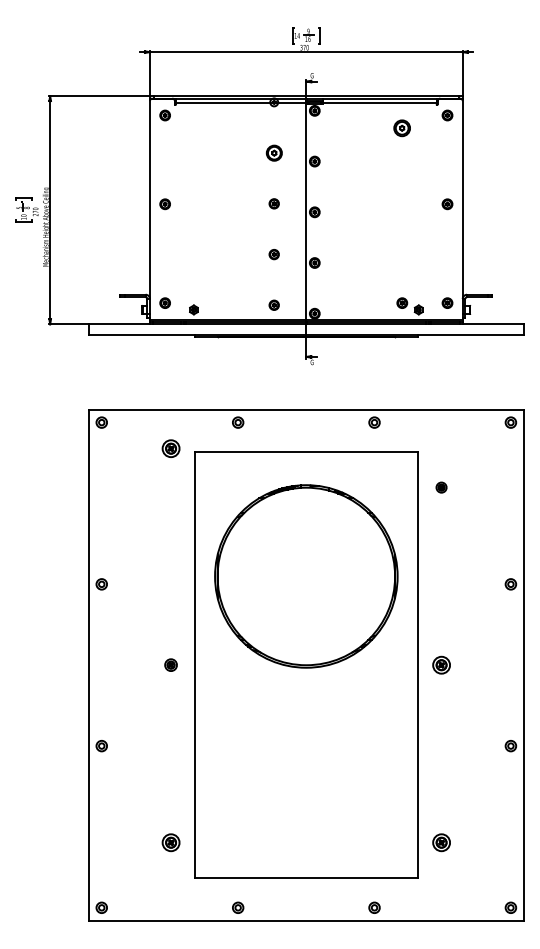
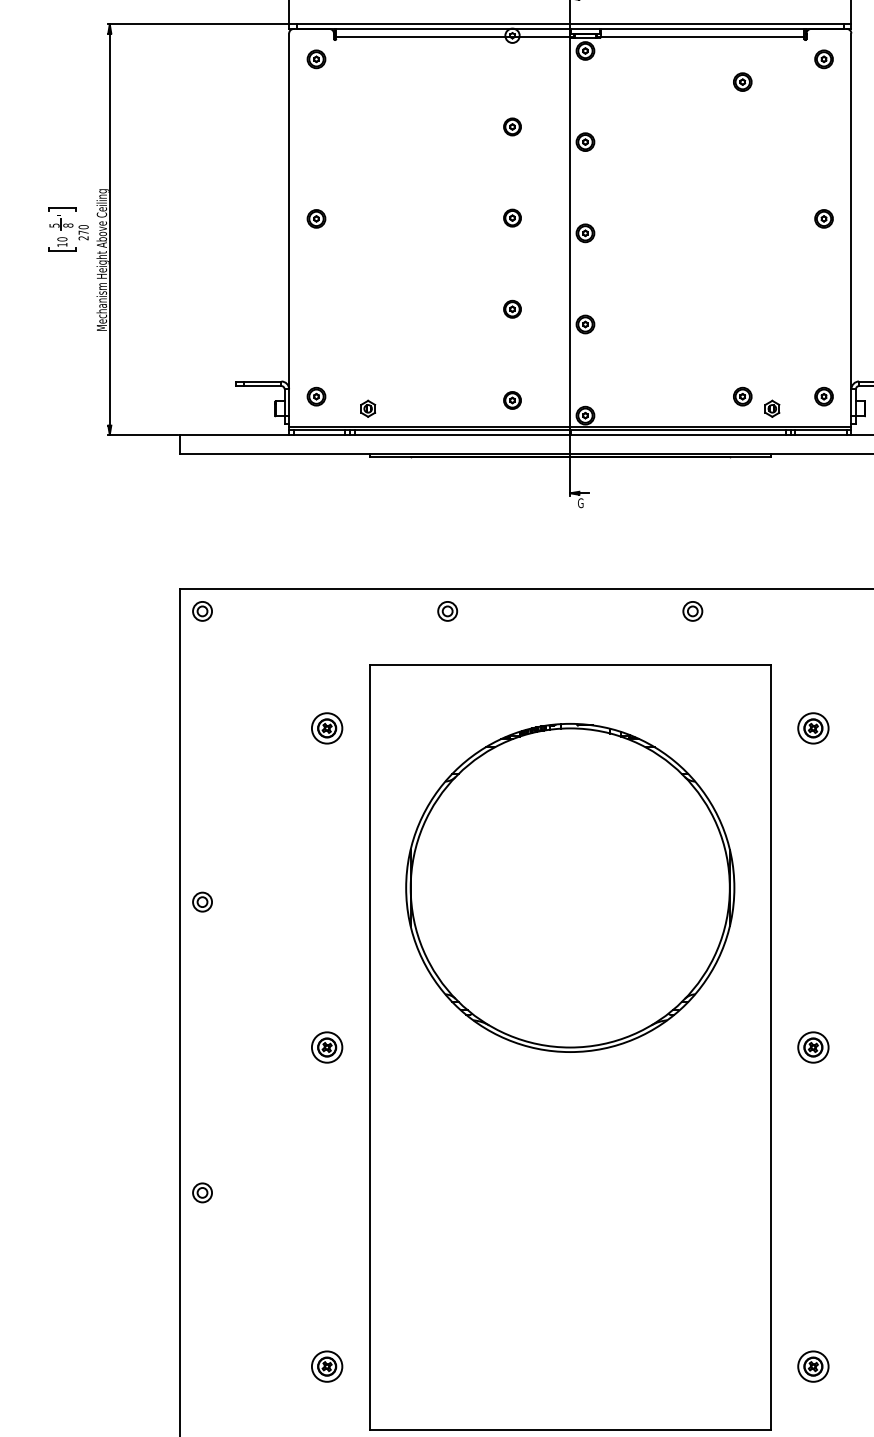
part: (402, 127) -> (743, 80), size x0.62
part: (273, 152) -> (511, 125), size x0.62
part: (170, 448) -> (326, 728), moved
part: (441, 487) -> (813, 728), size x1.67
part: (170, 664) -> (326, 1046), size x1.43

